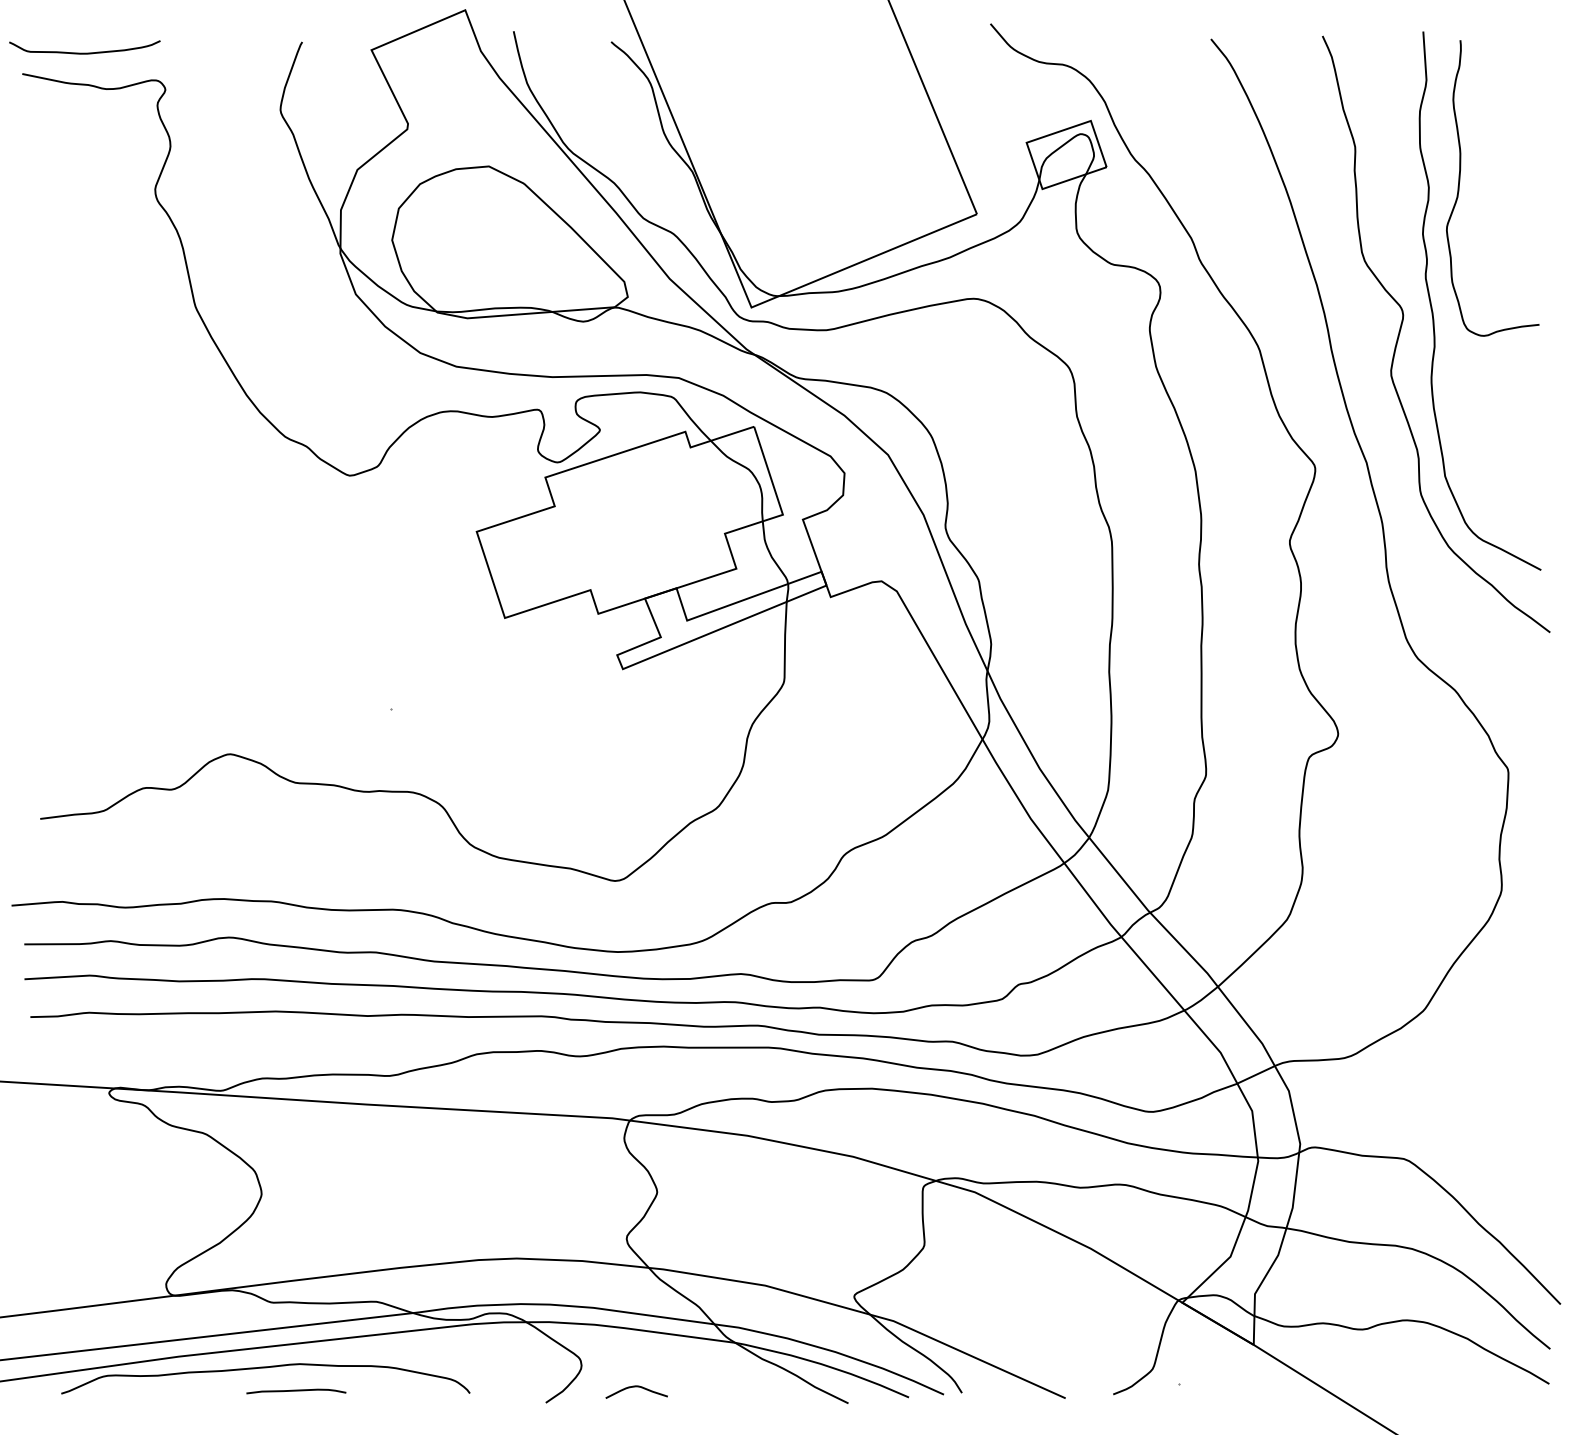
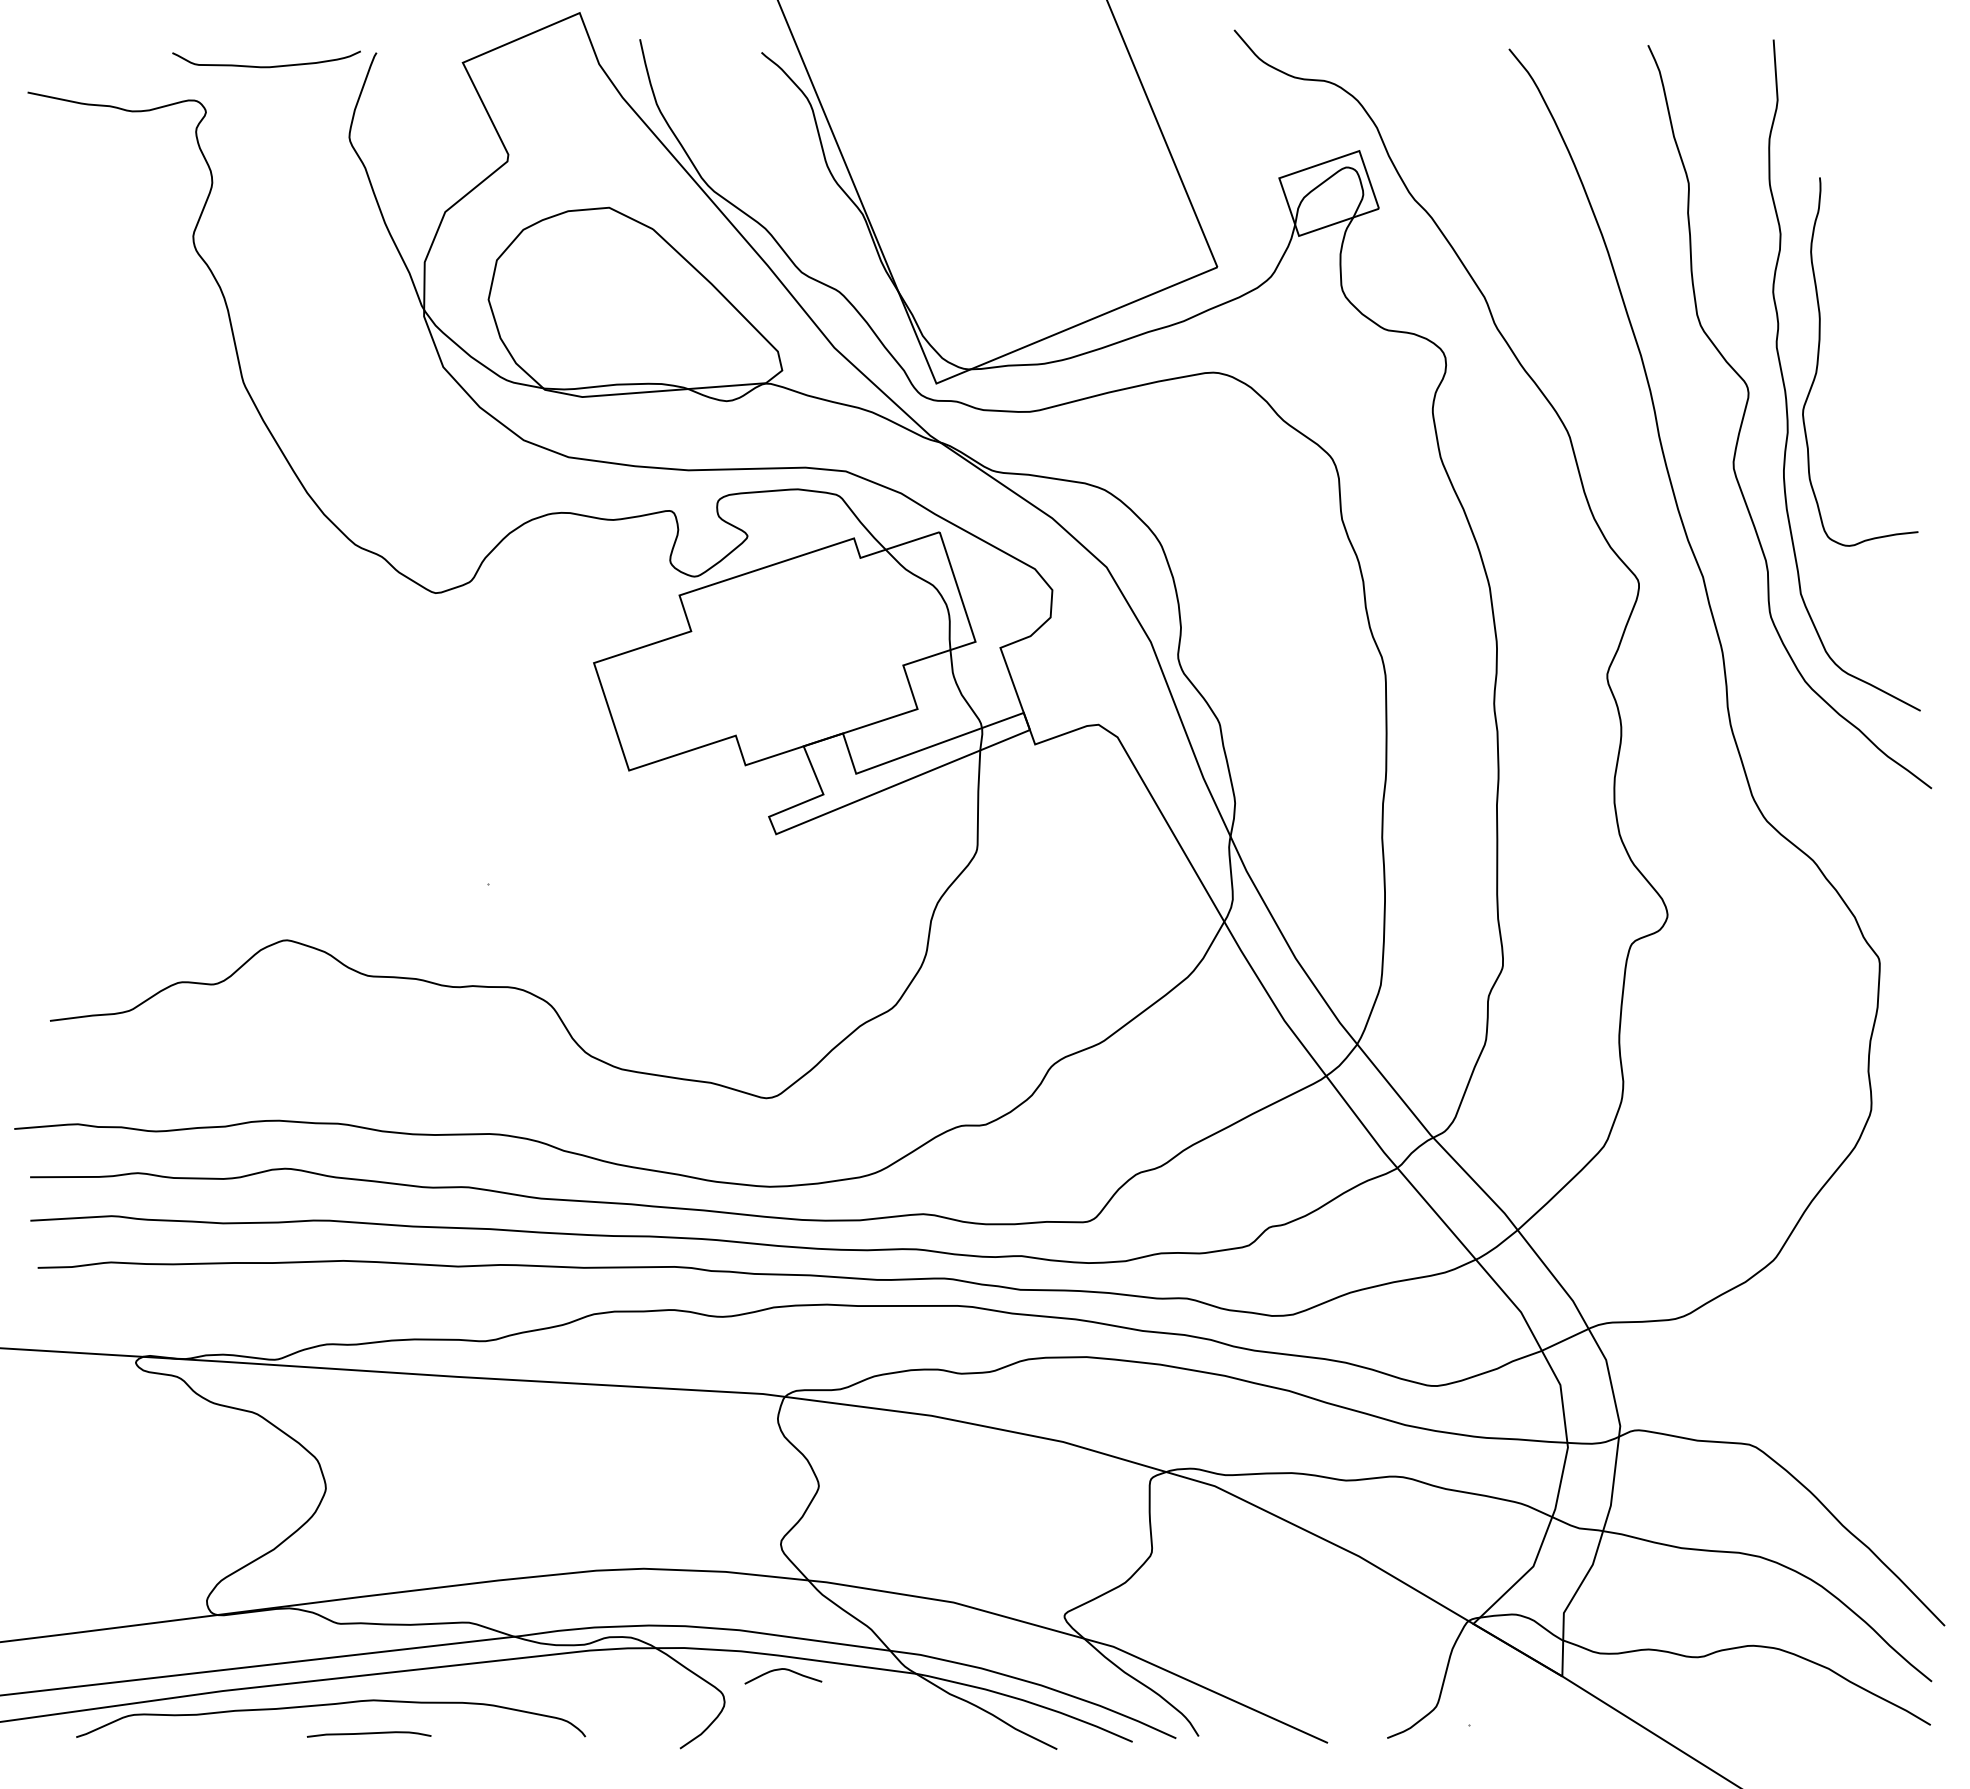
curve: (84, 53) -> (266, 66), moved
curve: (1460, 183) -> (1819, 355), moved
curve: (638, 1387) -> (785, 1670), moved

